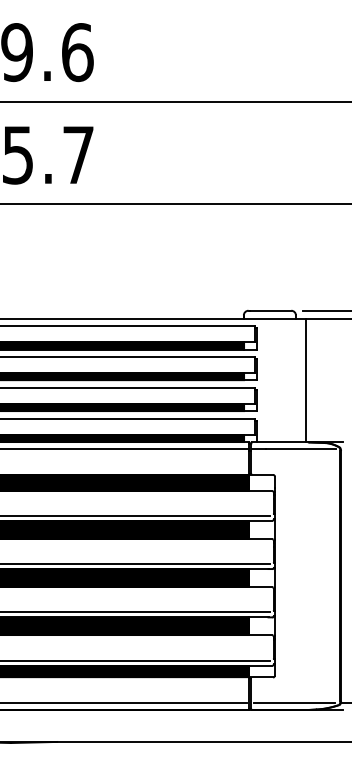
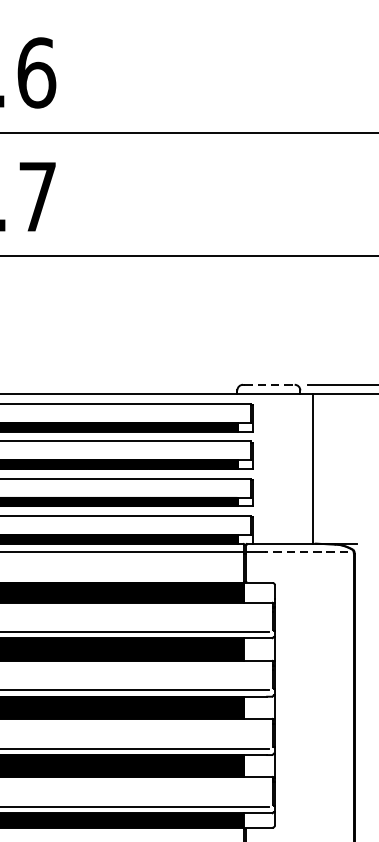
line: (270, 310) -> (269, 384), solid -> dashed
line: (300, 449) -> (305, 552), solid -> dashed

